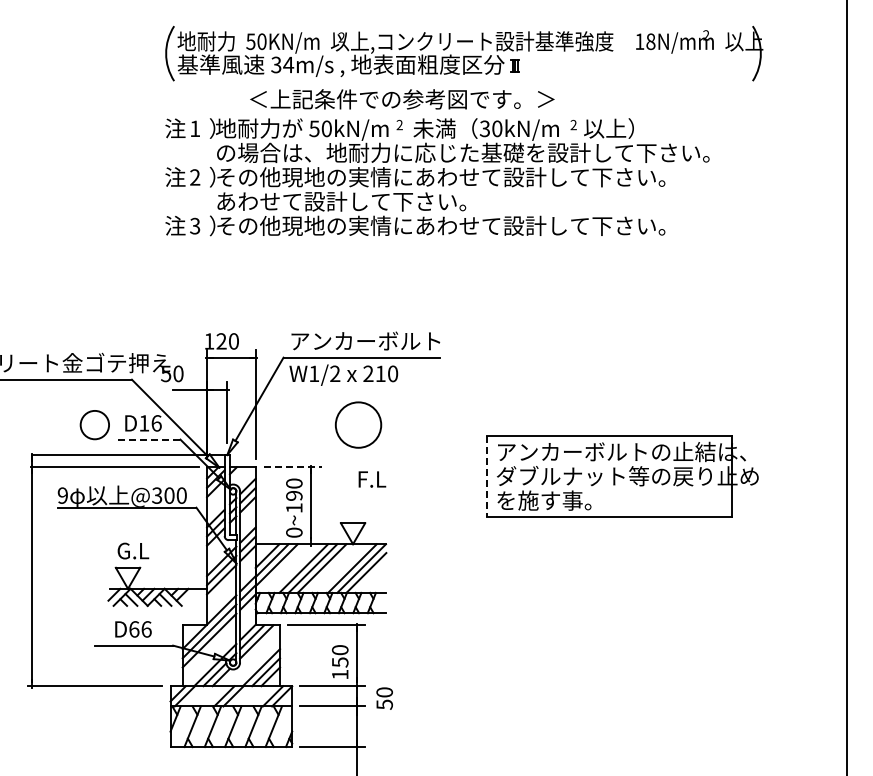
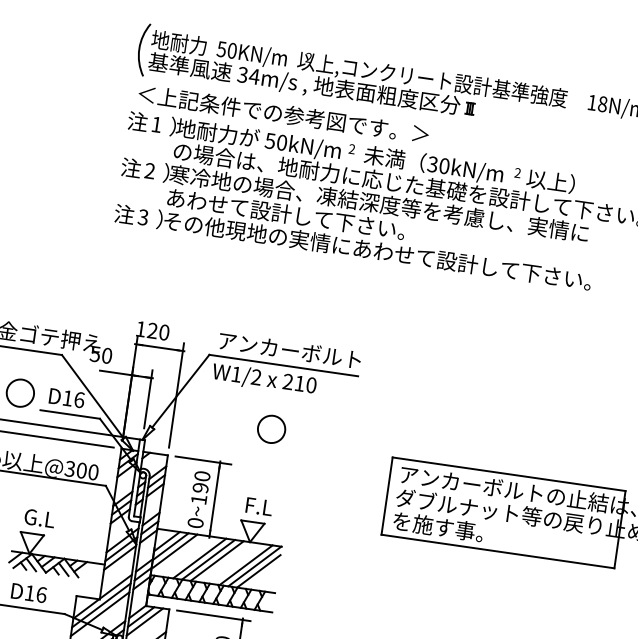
text: (402, 99) -> (283, 114), moved
text: (440, 177) -> (383, 204), その他現地の実情にあわせて設計して下さい。 -> 寒冷地の場合、凍結深度等を考慮し、実情に
circle: (358, 424) -> (271, 428), size x0.62
line: (149, 439) -> (70, 414), dashed -> solid
line: (293, 467) -> (203, 460), dashed -> solid
line: (487, 476) -> (387, 496), dashed -> solid
text: (372, 479) -> (259, 506), moved
text: (134, 629) -> (30, 593), D66 -> D16

